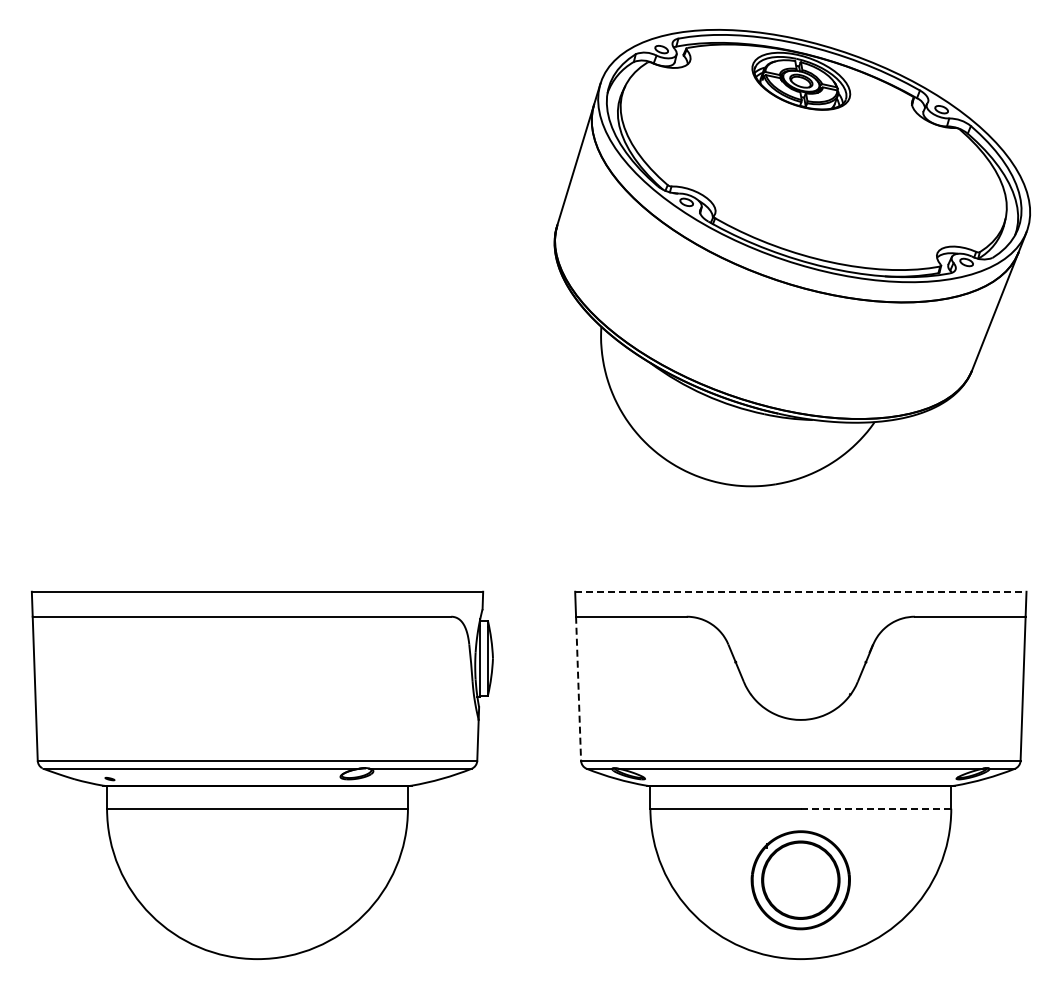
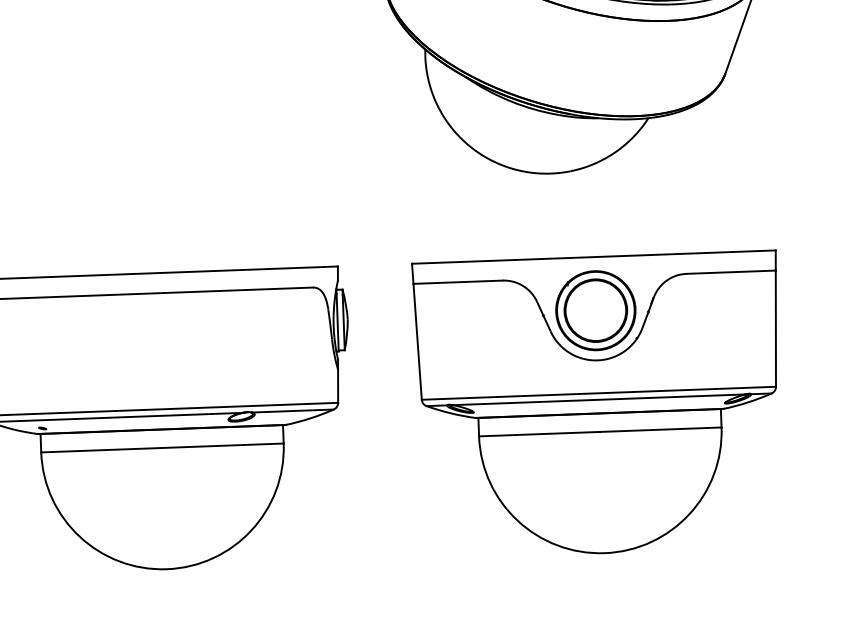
line: (800, 591) -> (593, 256), dashed -> solid
line: (578, 689) -> (417, 342), dashed -> solid
line: (876, 808) -> (661, 429), dashed -> solid
part: (800, 880) -> (595, 310), moved

